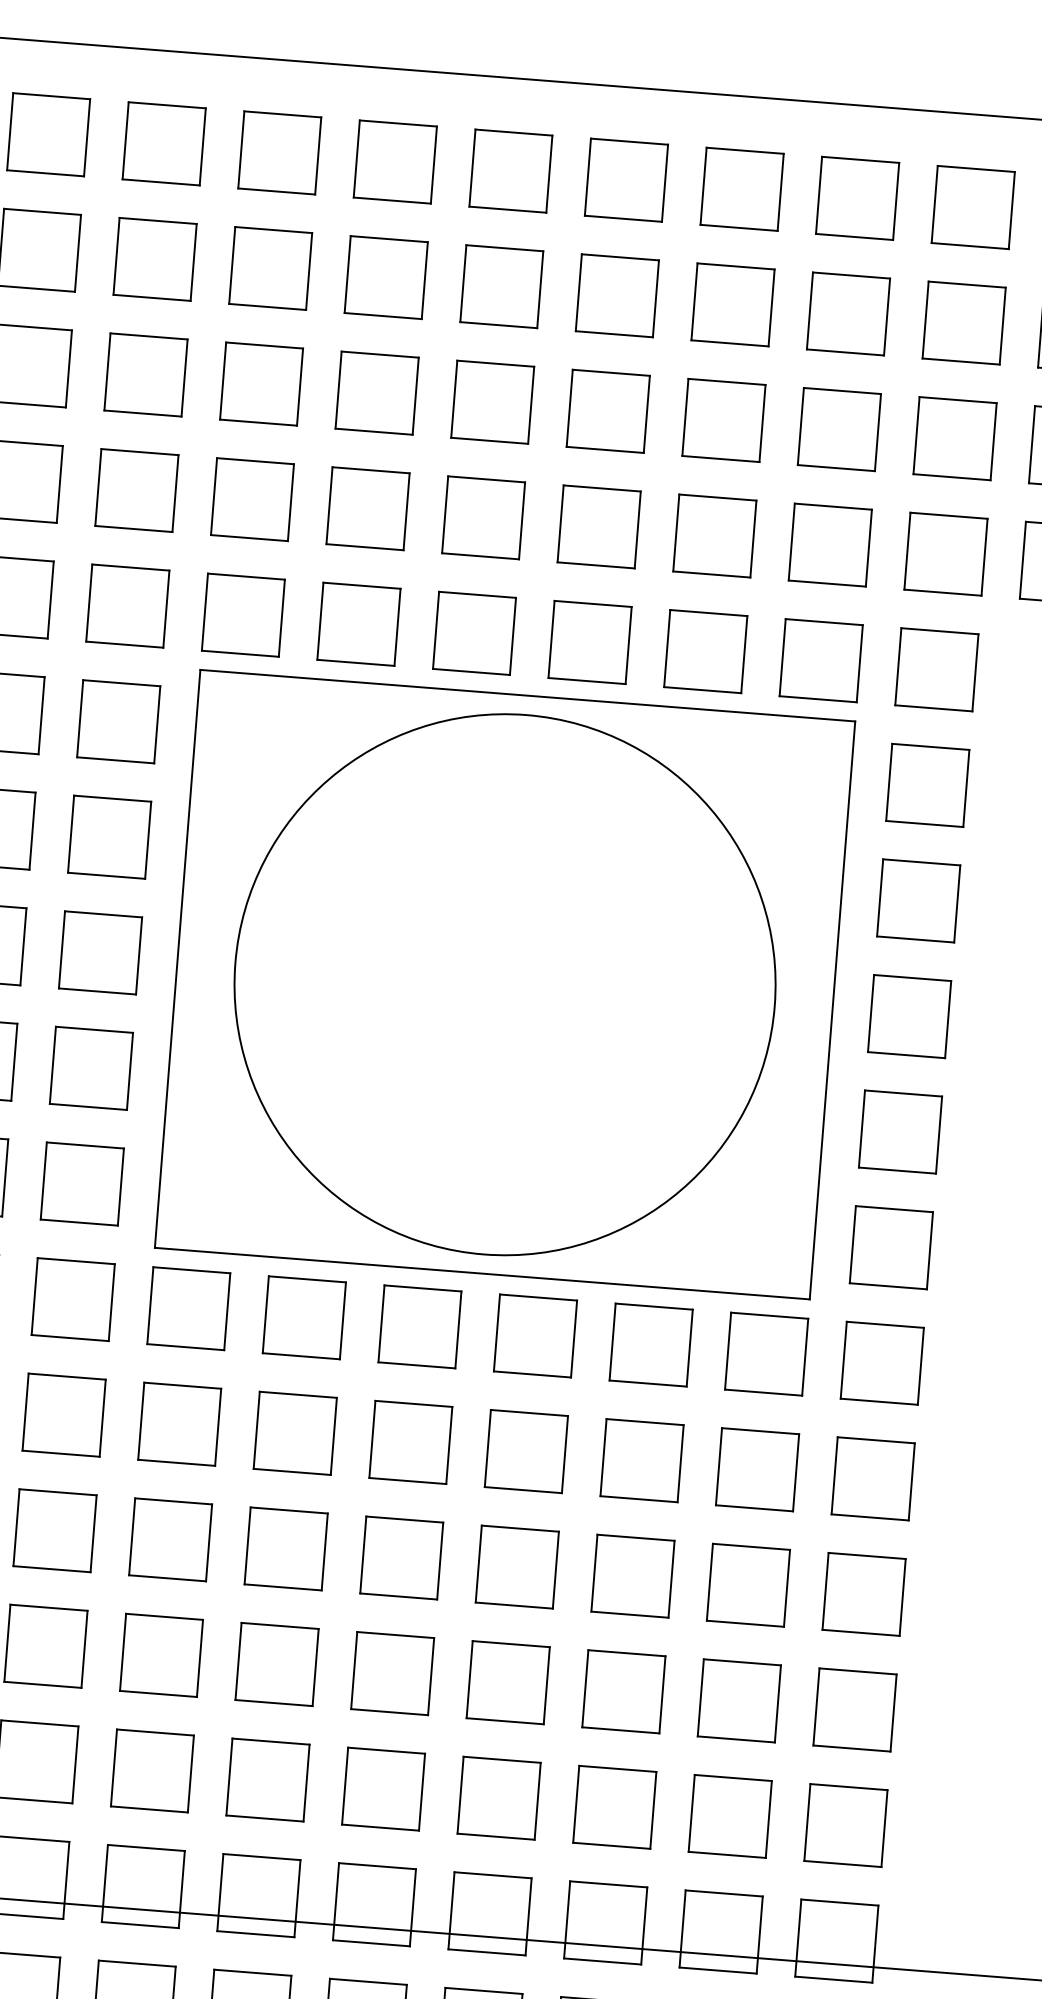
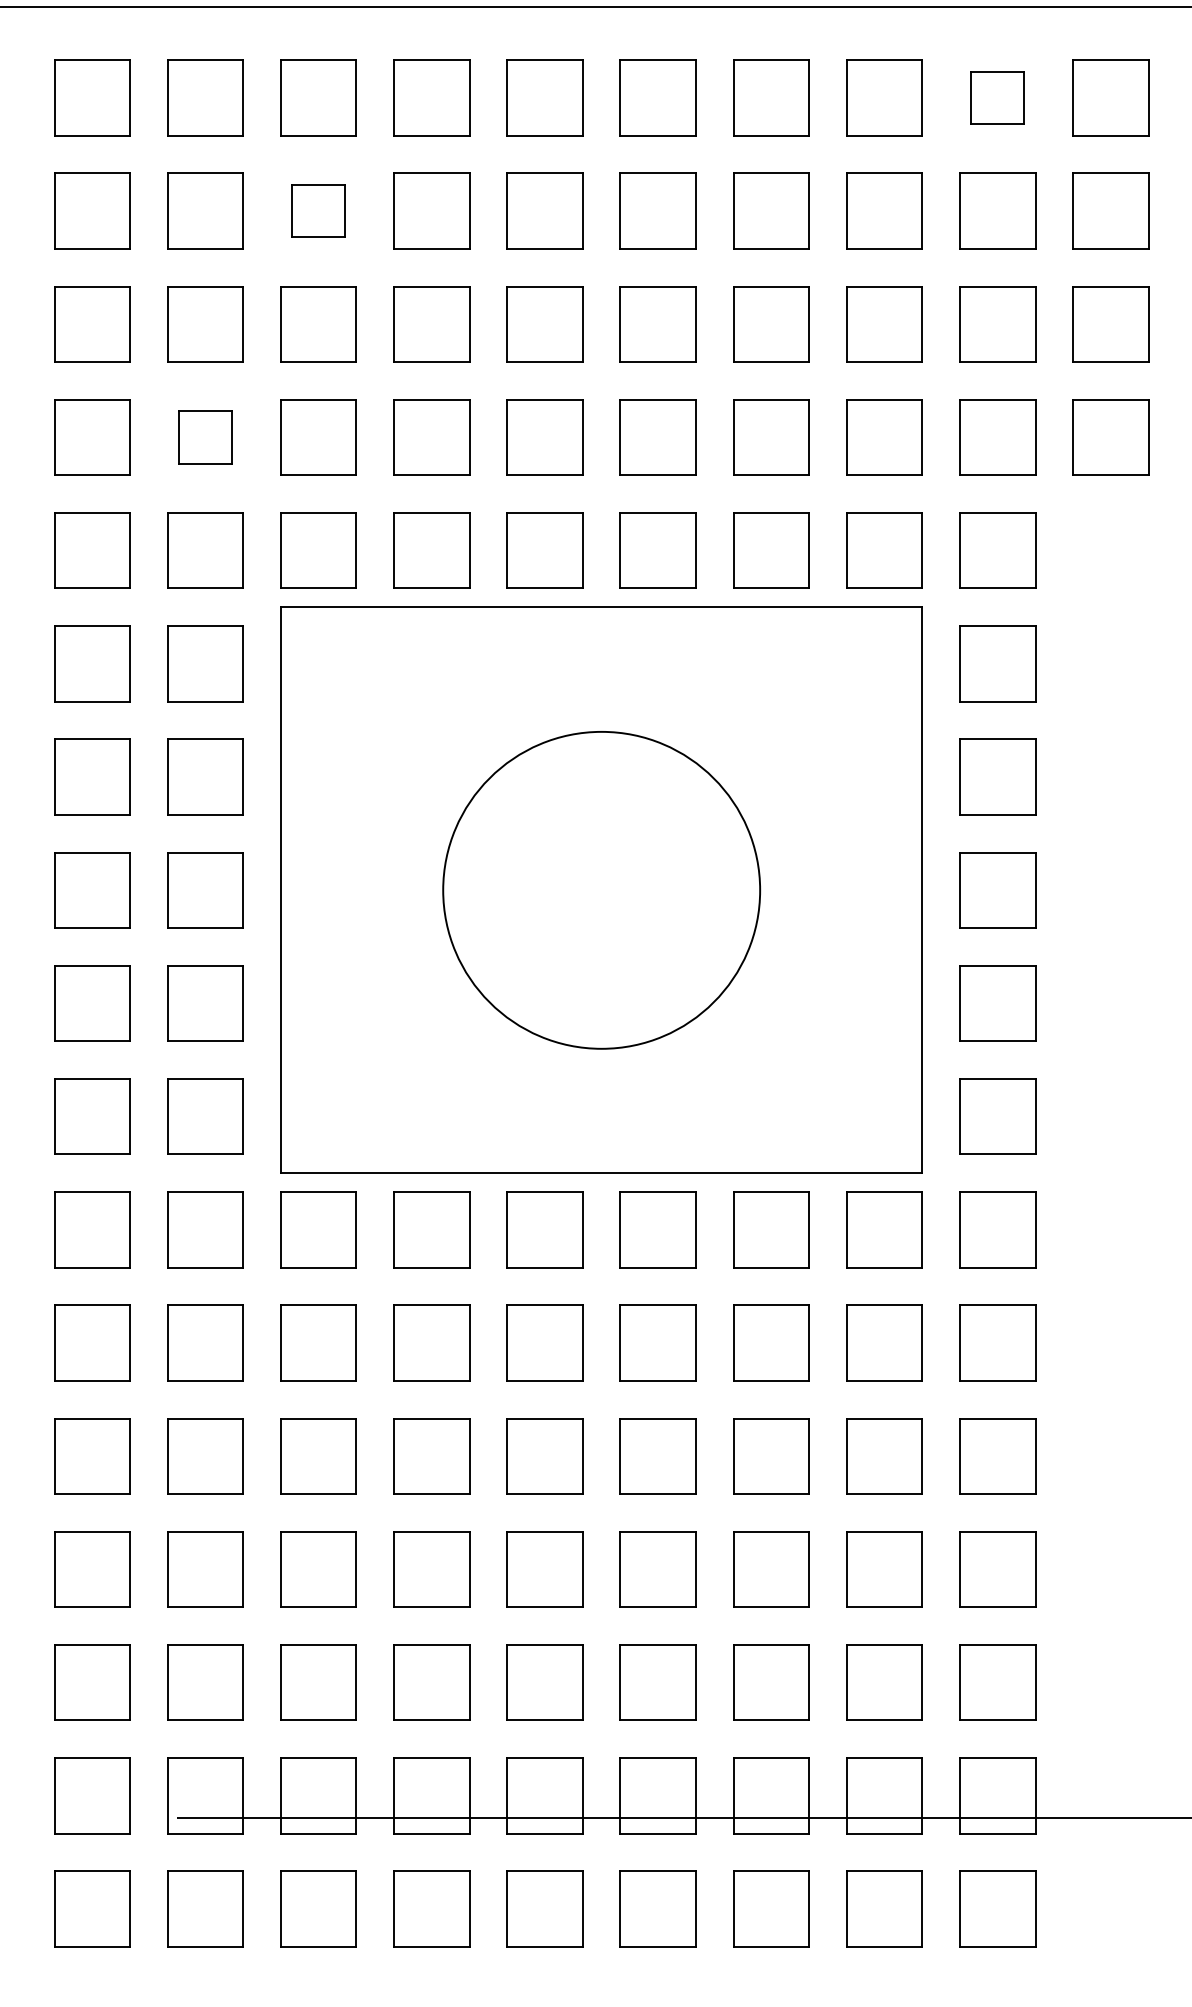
part: (972, 207) -> (997, 97), size x0.7
part: (270, 267) -> (318, 210), size x0.7
part: (136, 490) -> (205, 437), size x0.7
circle: (504, 984) -> (601, 890), size x0.6

